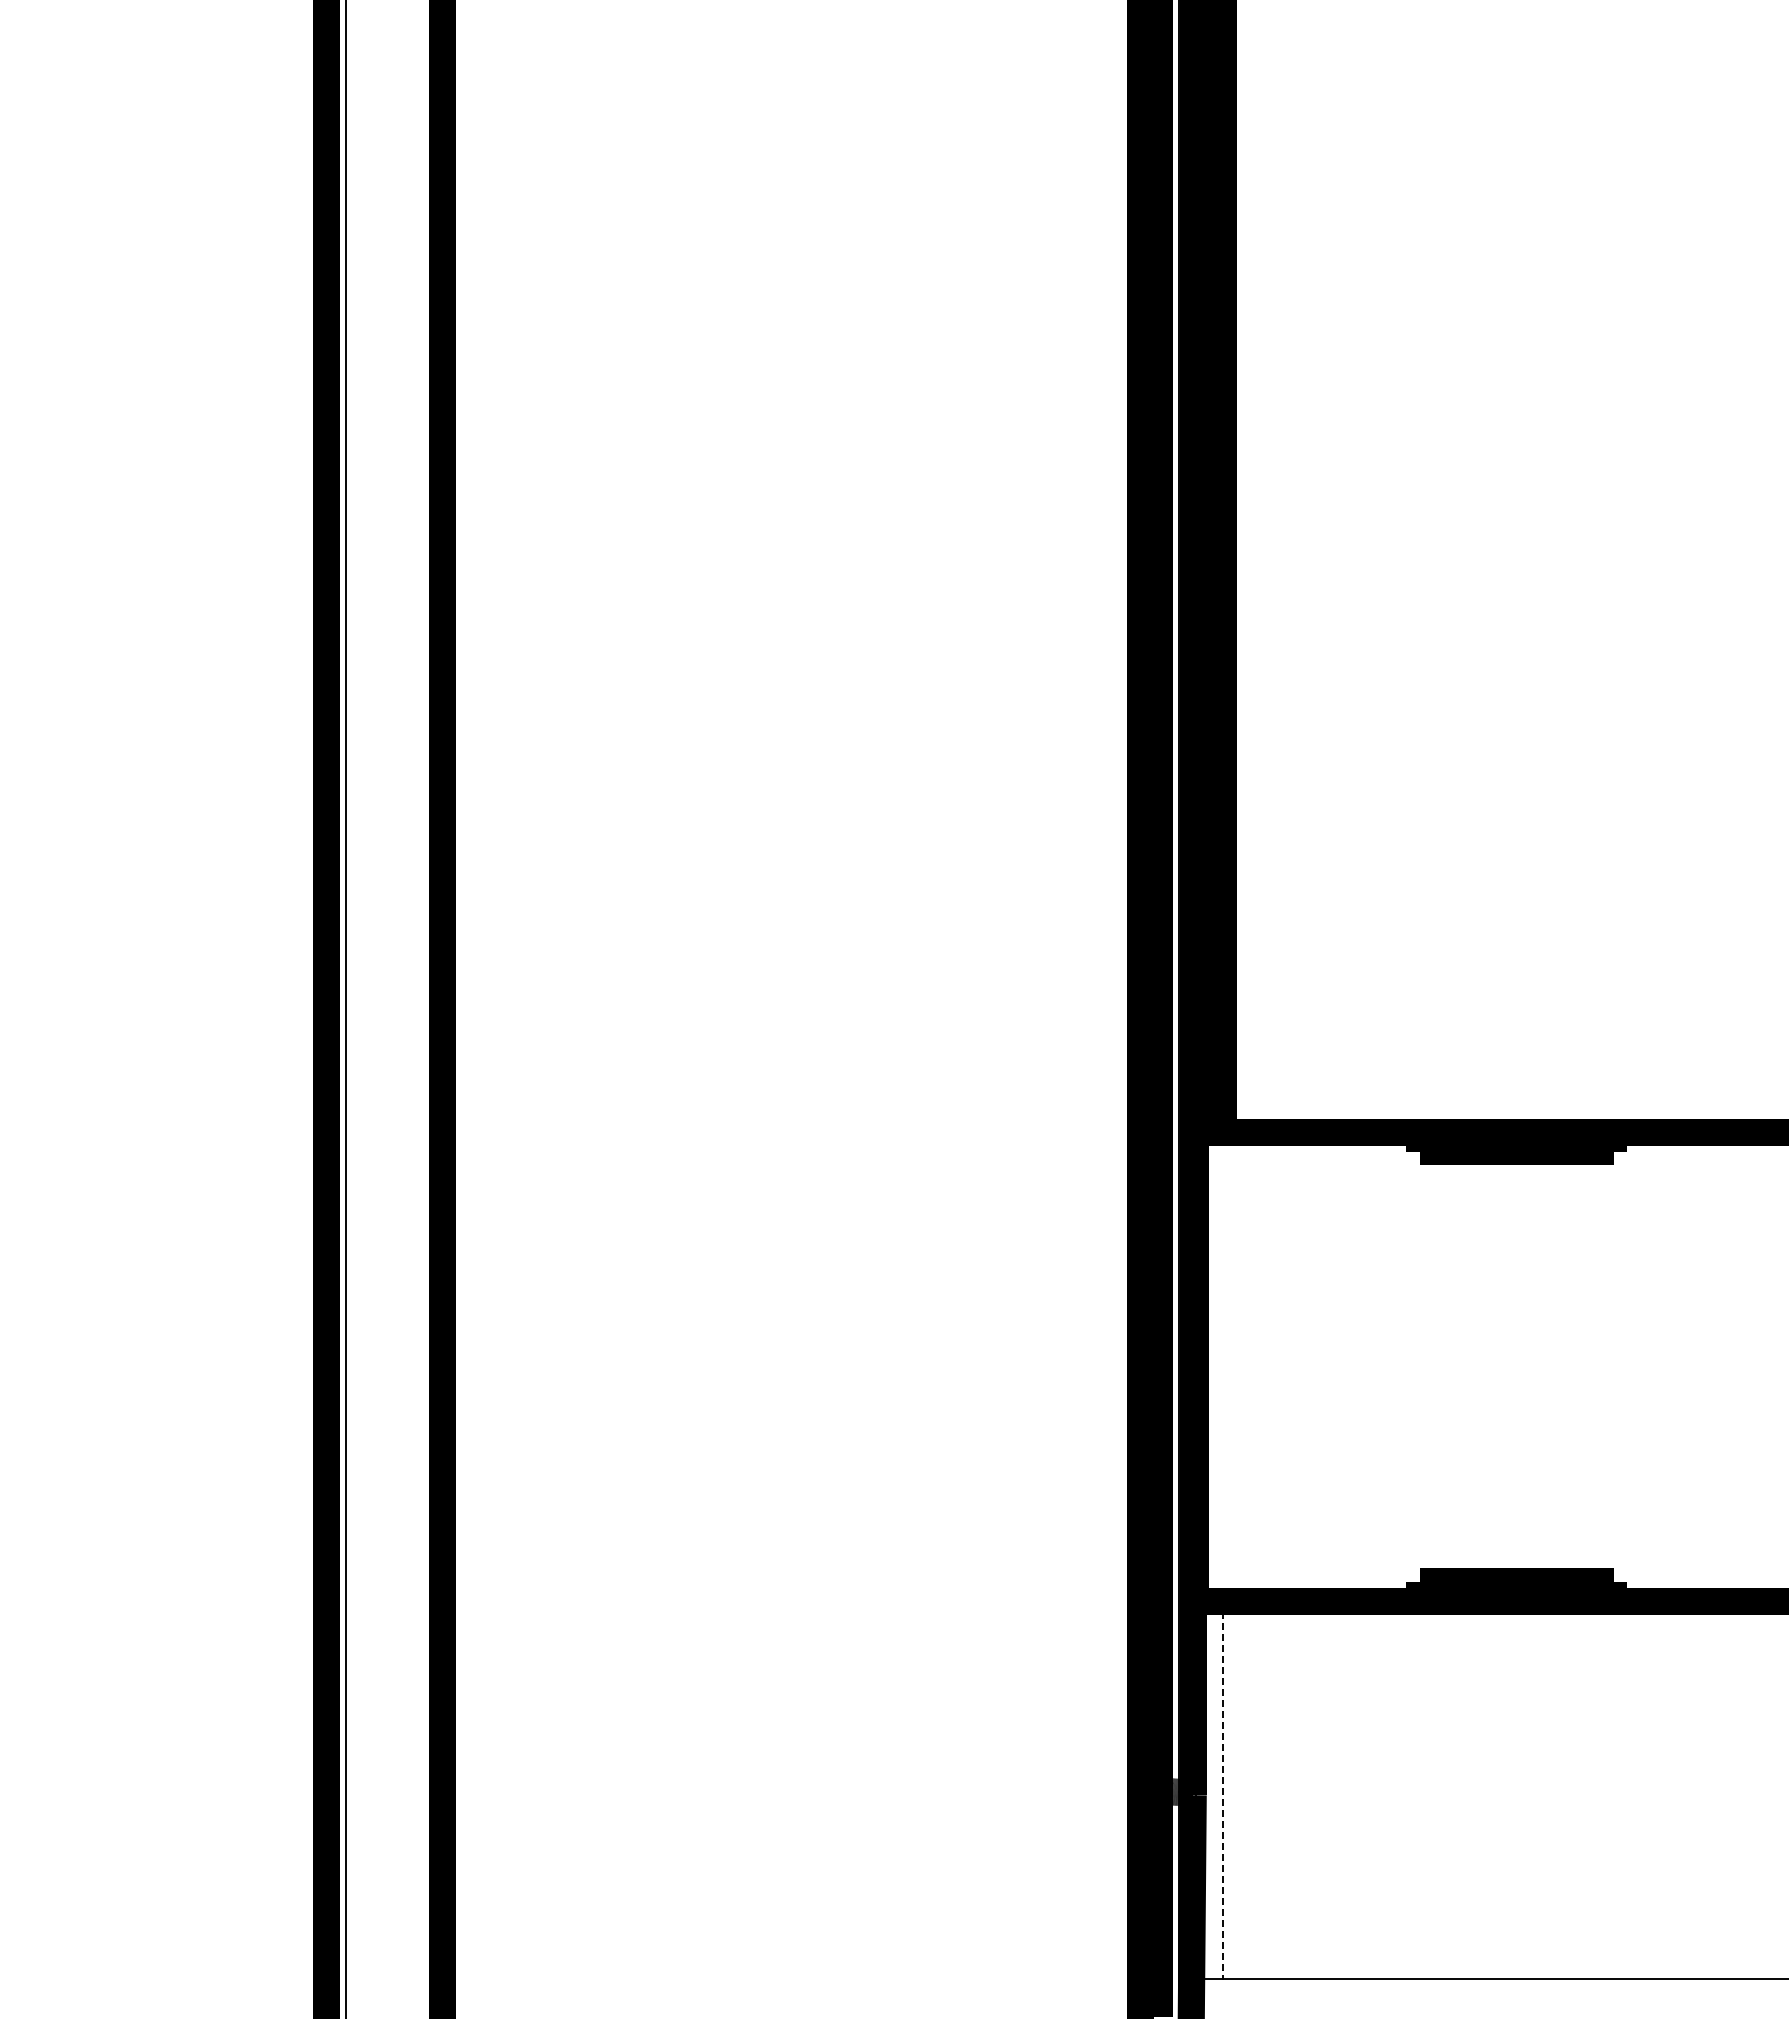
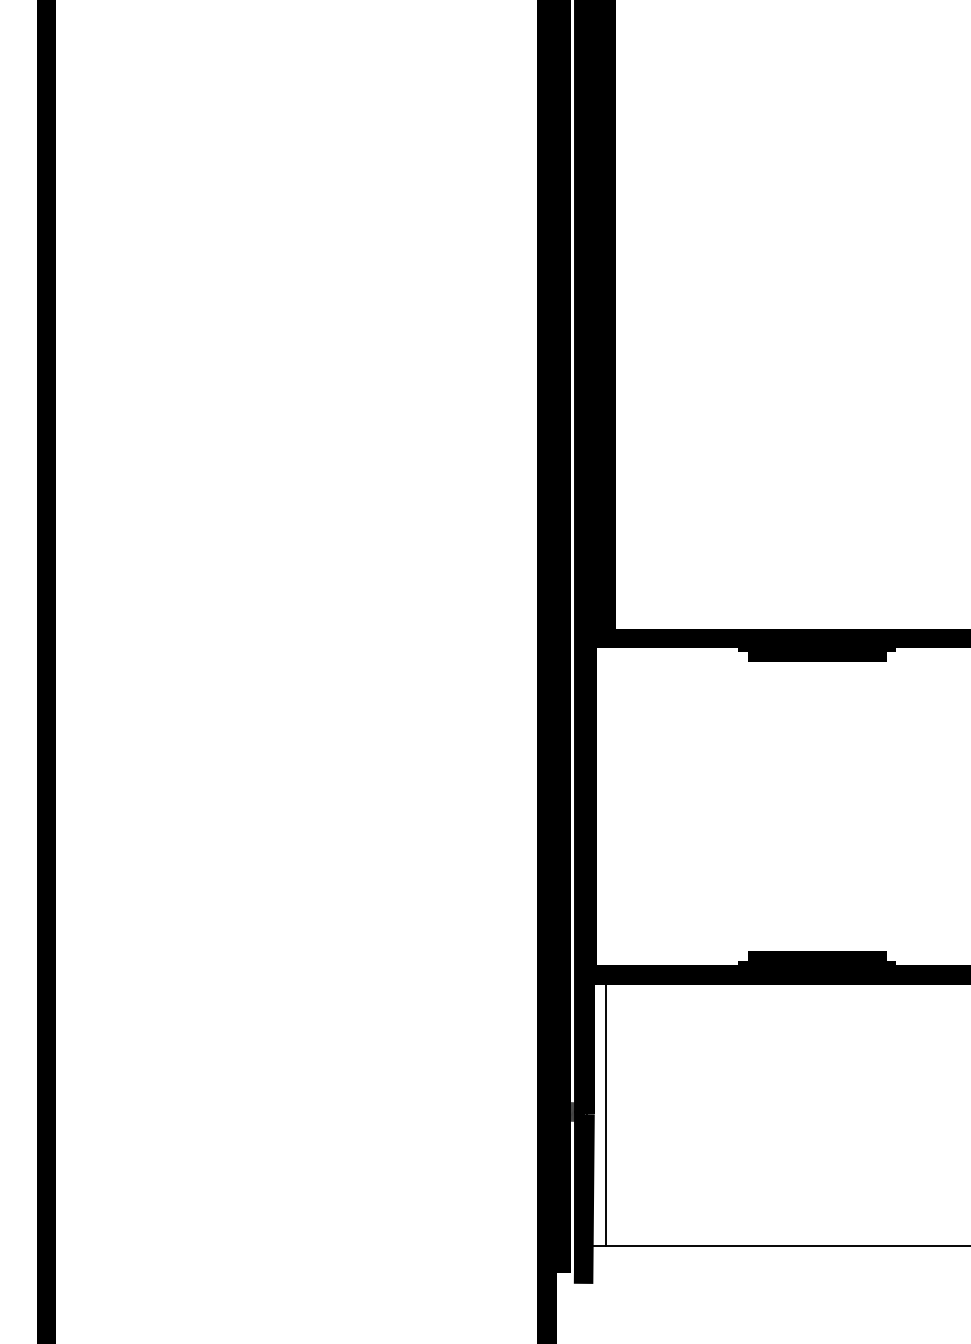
line: (1222, 1789) -> (606, 1110), dashed -> solid

